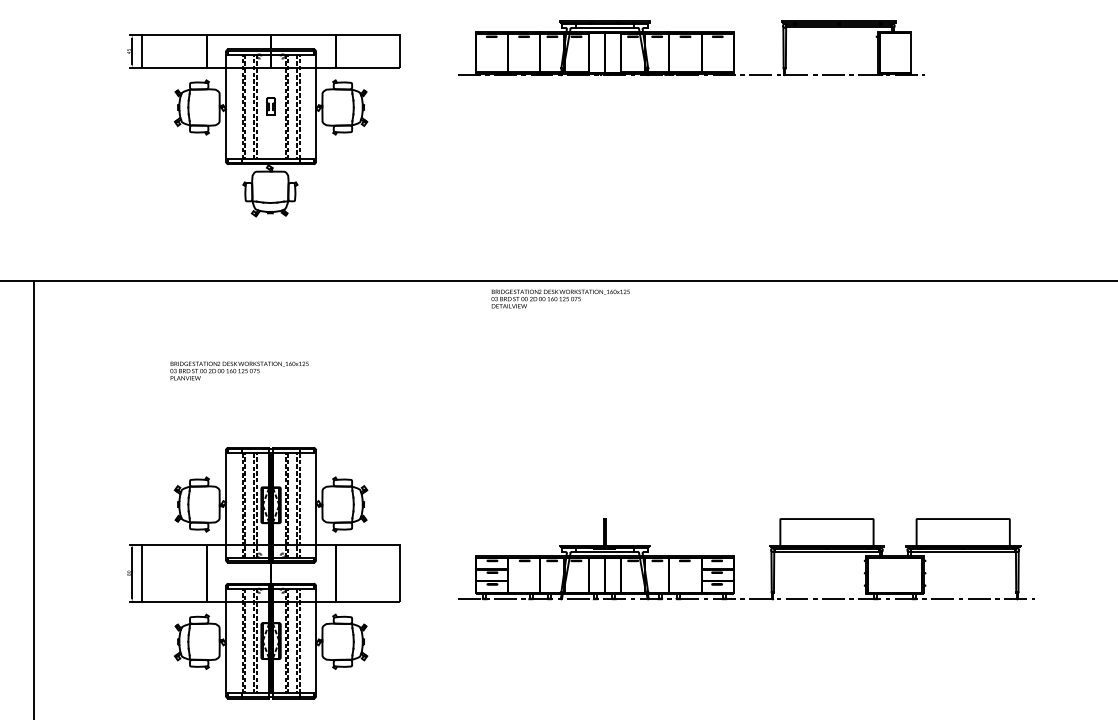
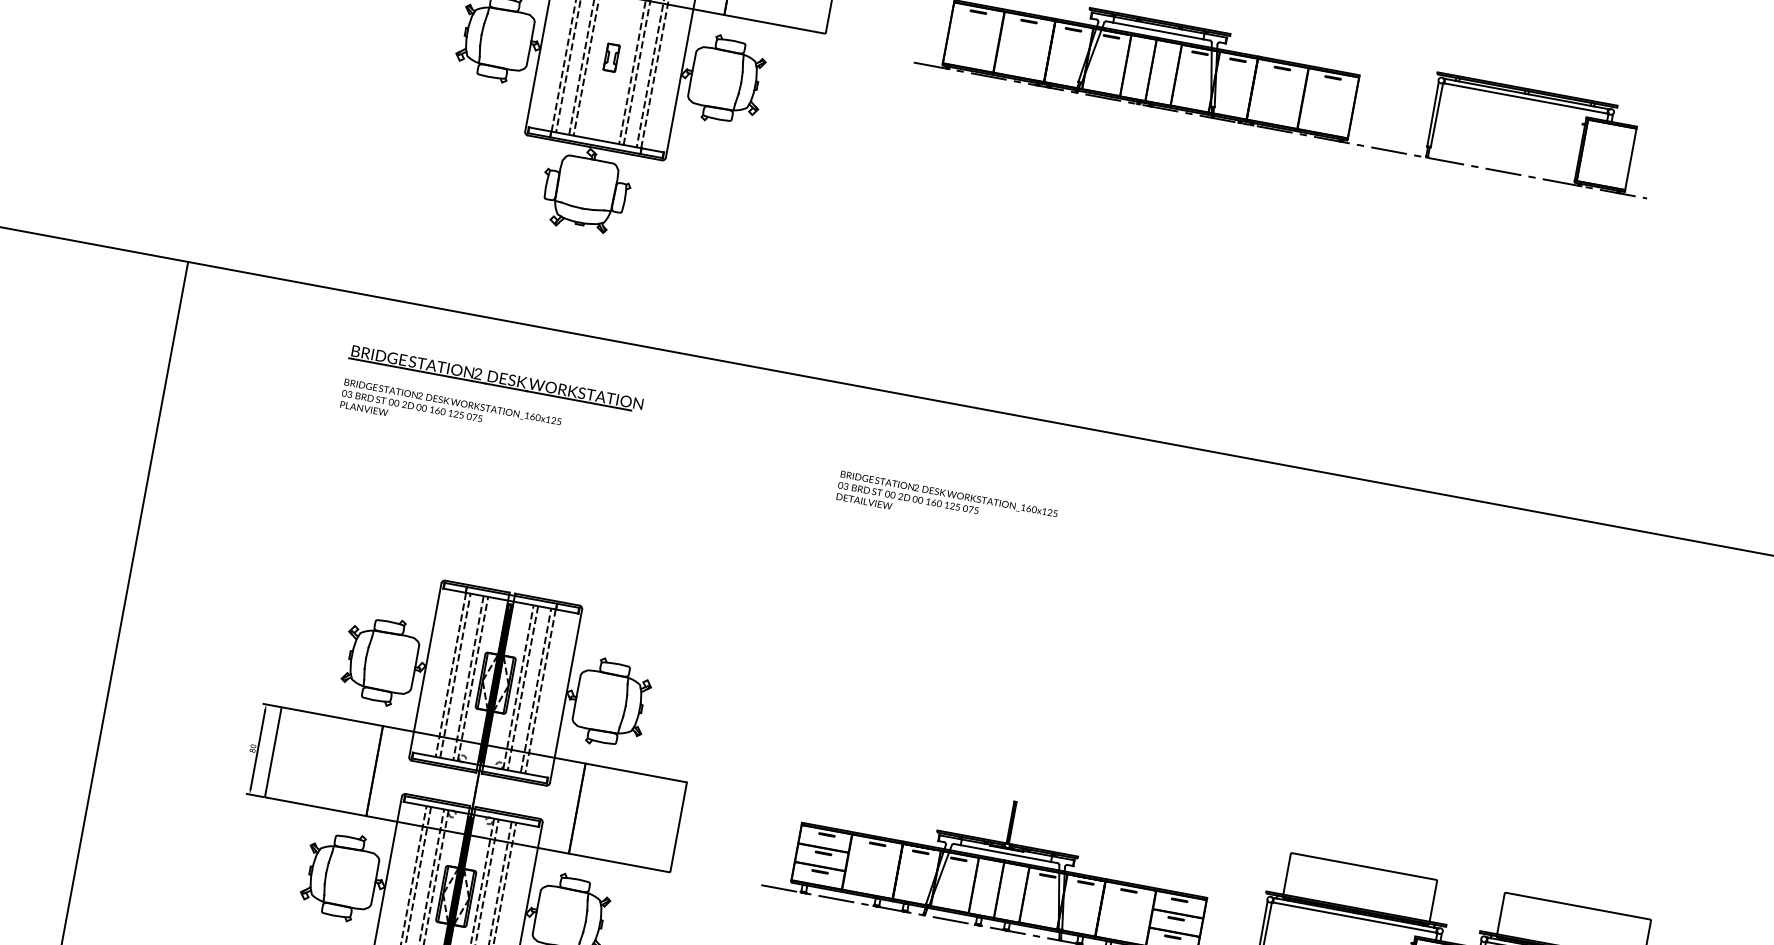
text: (560, 298) -> (946, 504), moved
part: (236, 317) -> (496, 378), added
text: (239, 370) -> (450, 412), moved

